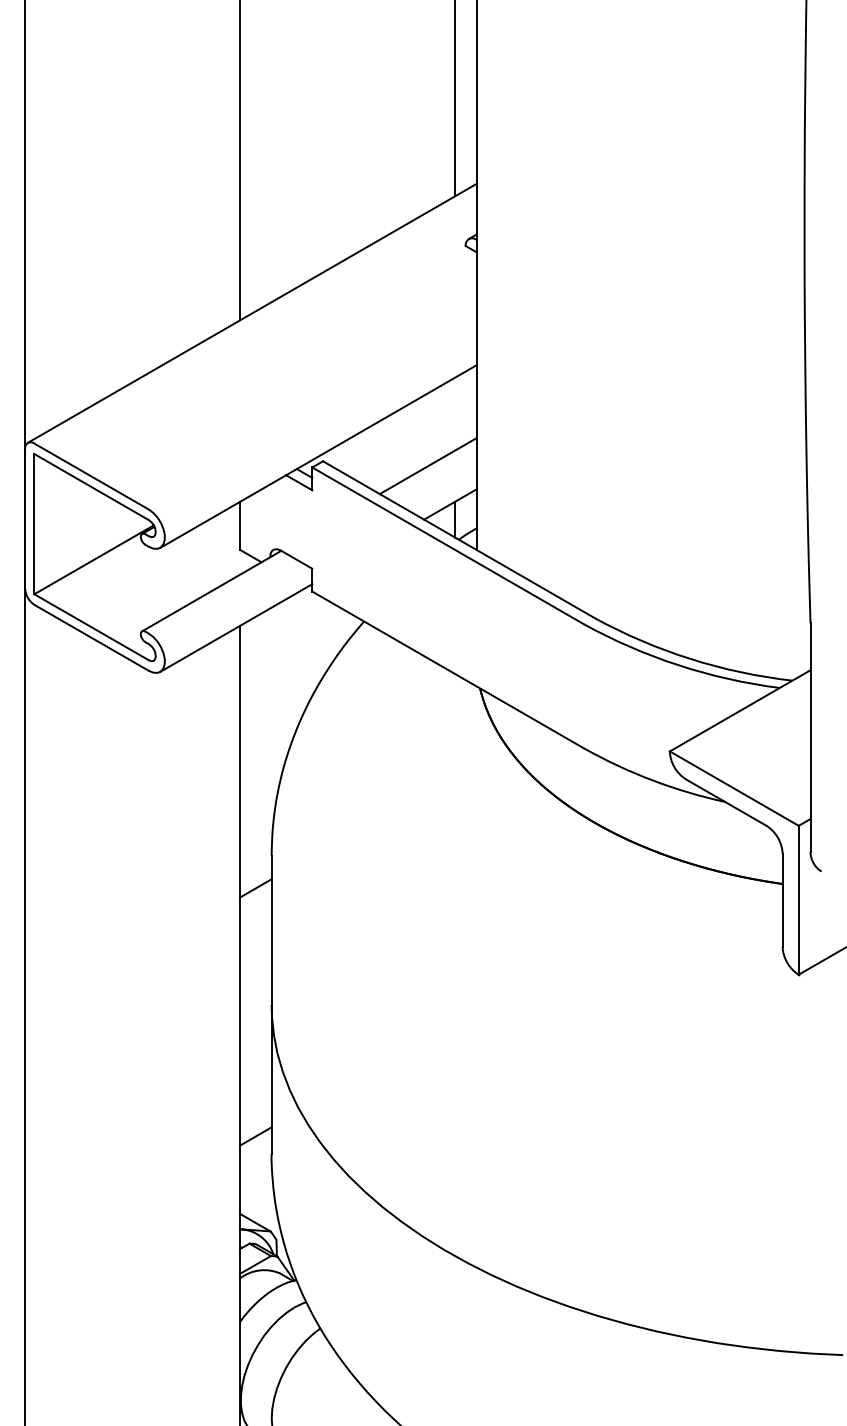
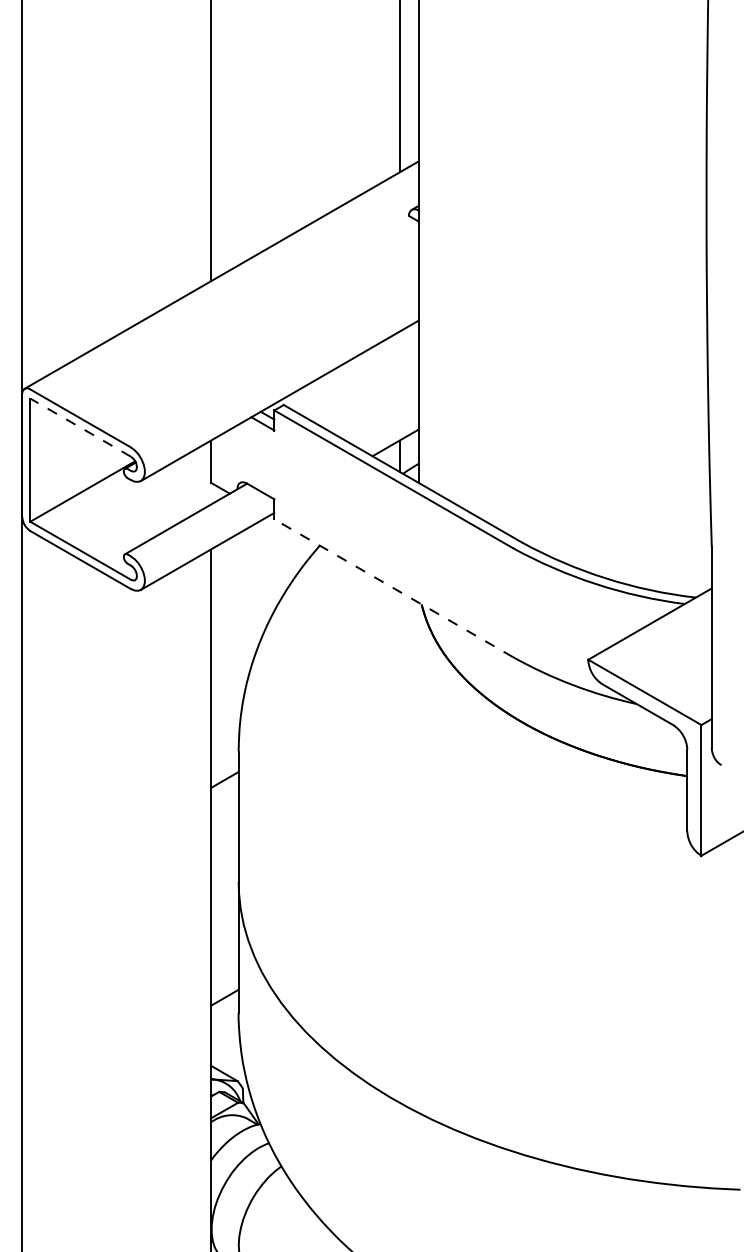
line: (427, 465) -> (375, 408), removed
line: (91, 486) -> (80, 427), solid -> dashed
line: (447, 670) -> (393, 588), solid -> dashed

